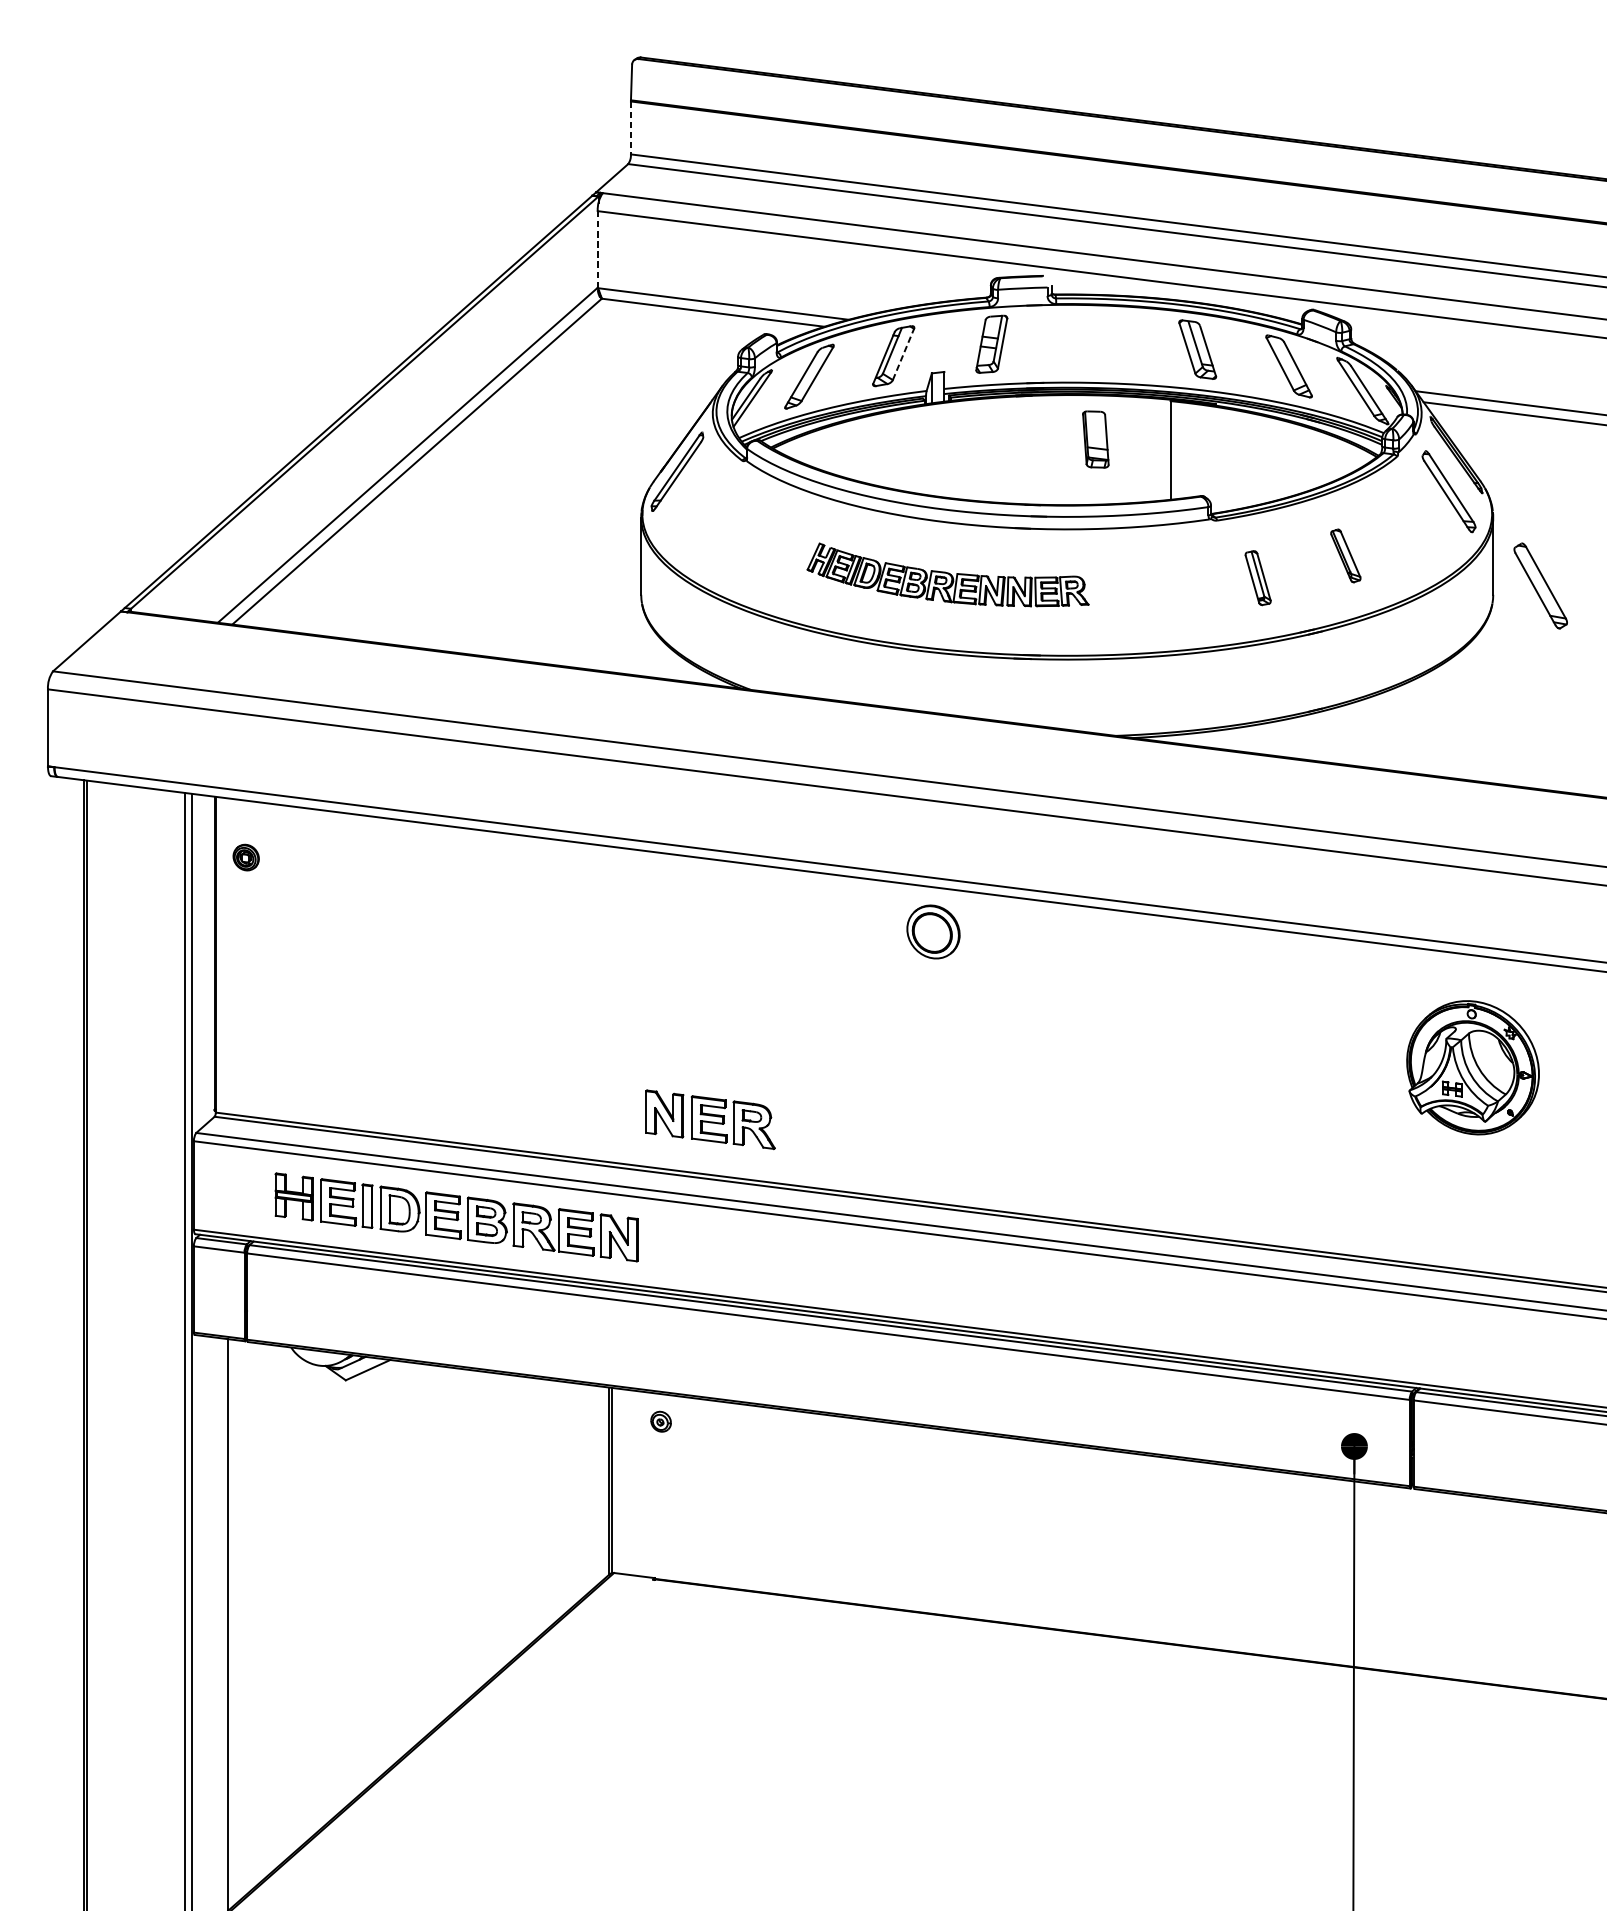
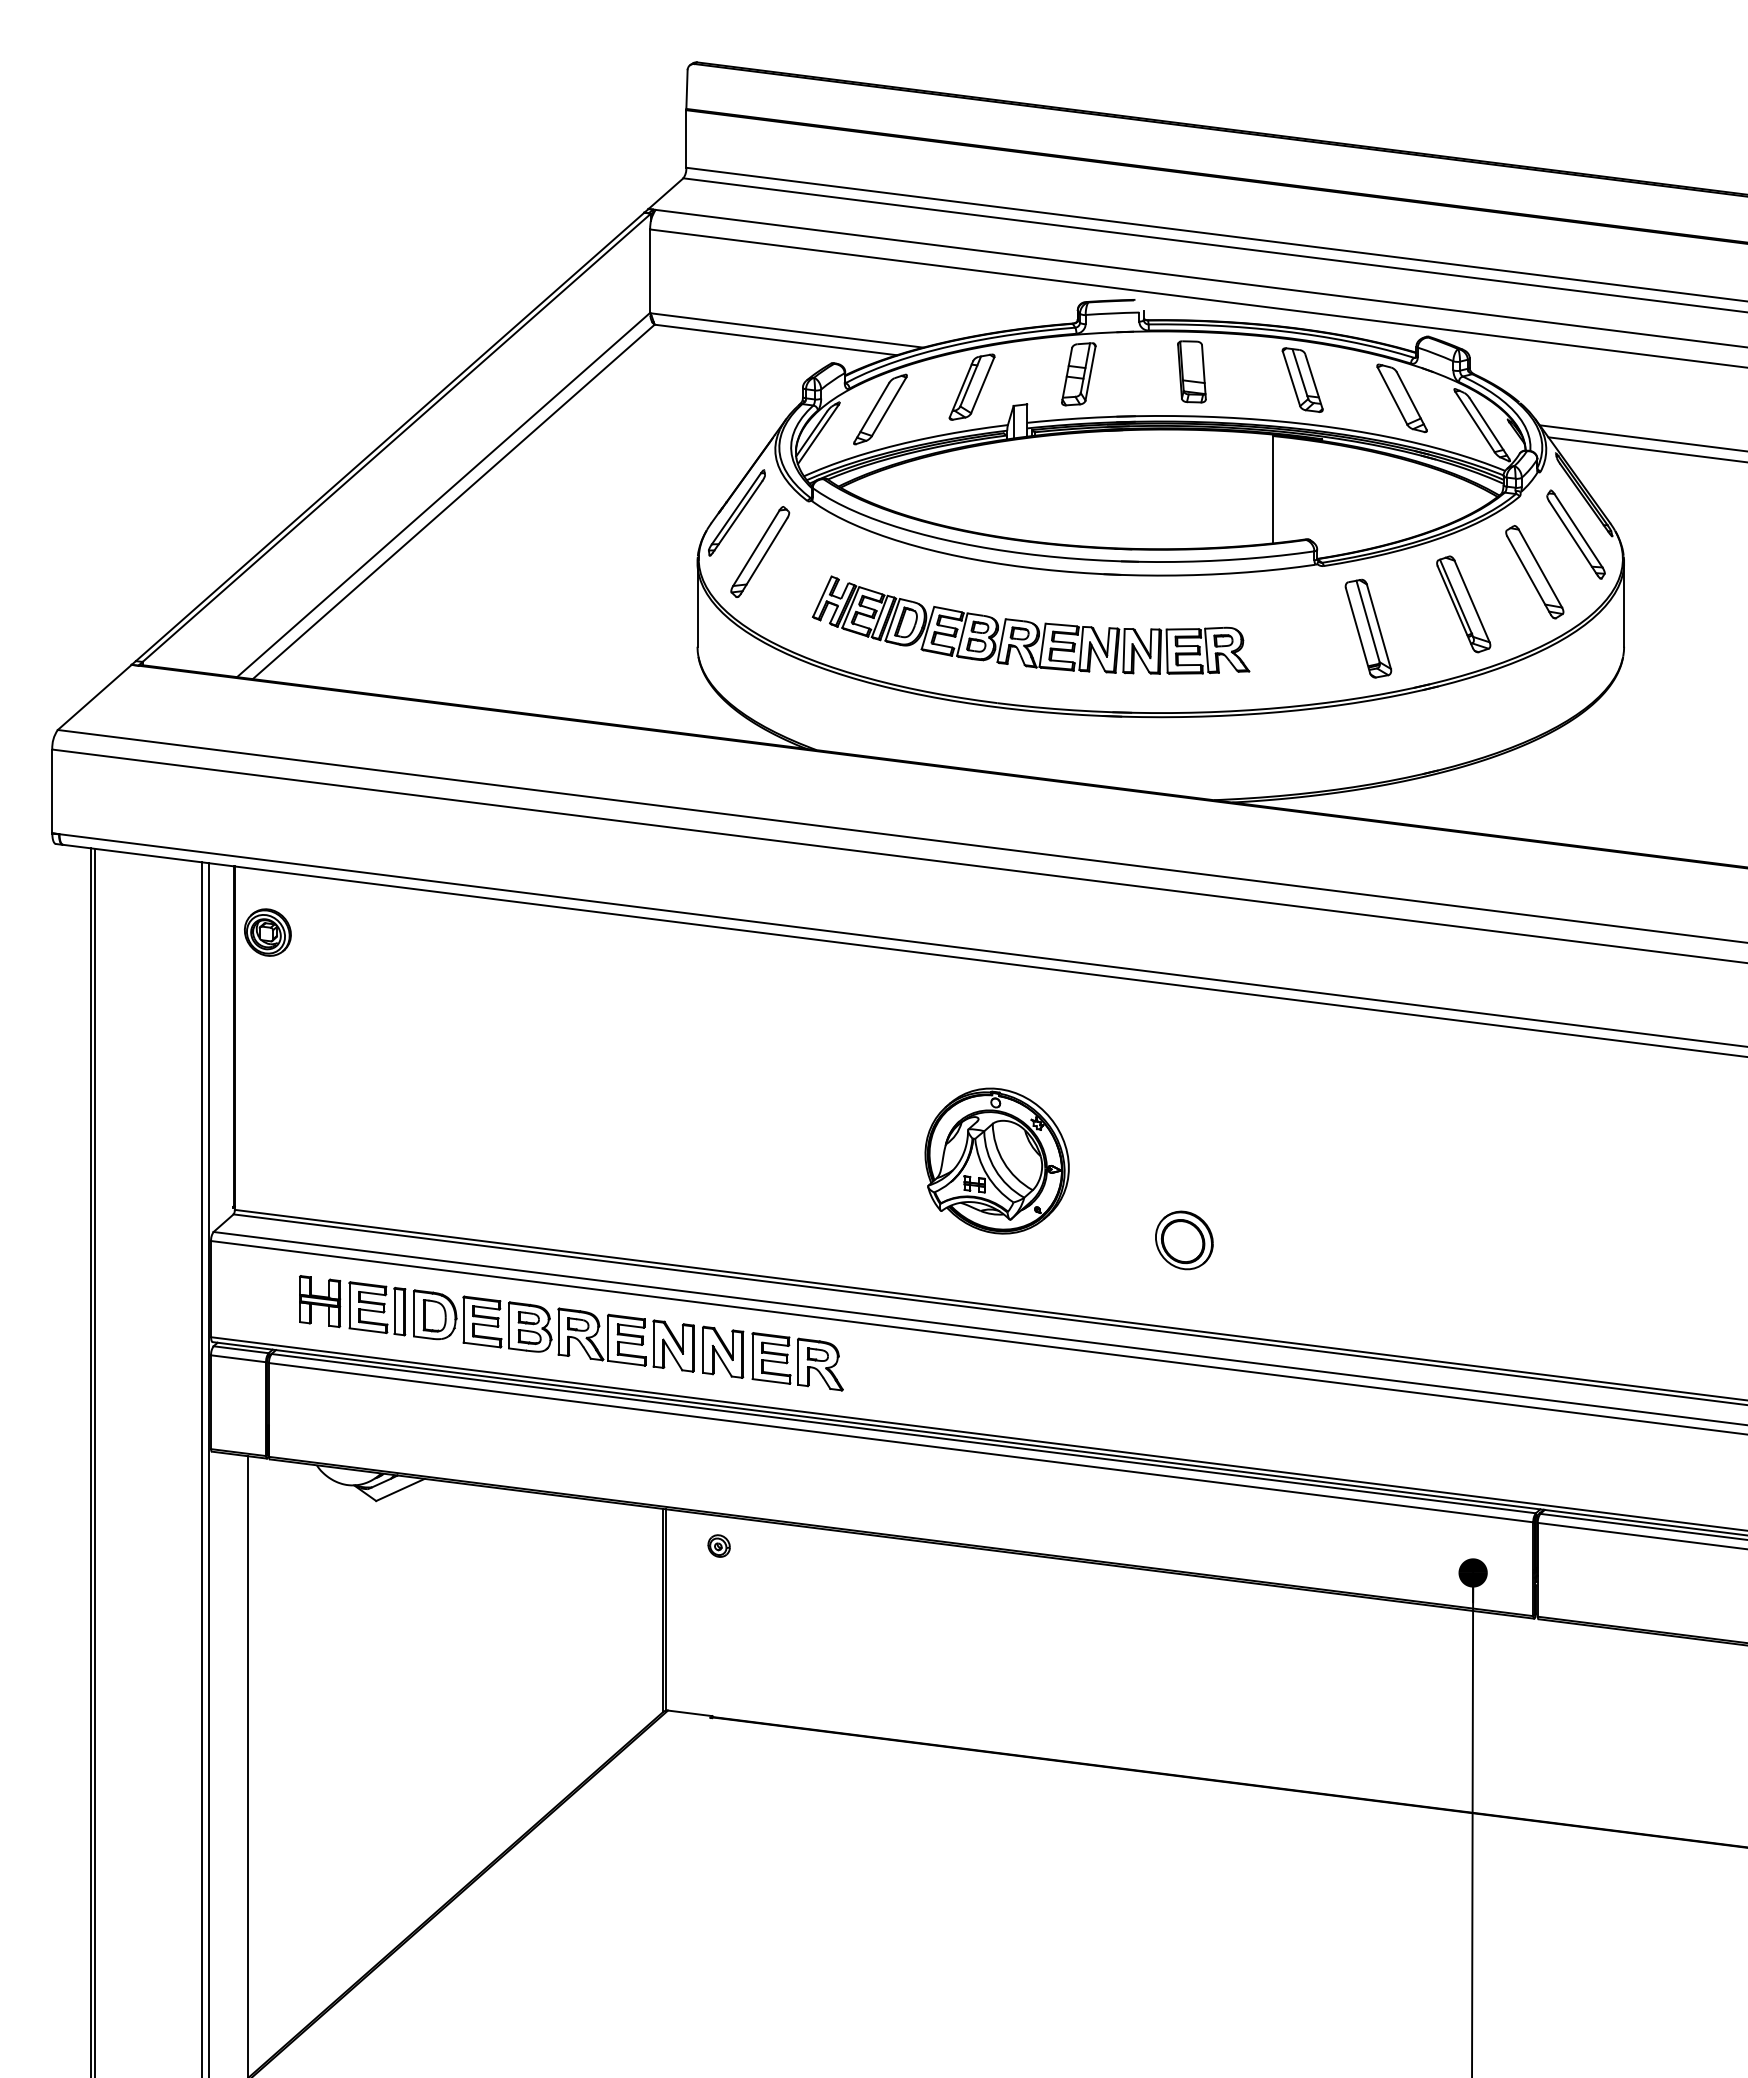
line: (631, 128) -> (686, 139), dashed -> solid
line: (597, 249) -> (650, 271), dashed -> solid
line: (903, 353) -> (982, 384), dashed -> solid
part: (1095, 439) -> (1191, 371), moved
part: (699, 507) -> (760, 551), added
part: (1345, 555) -> (1463, 604), size x1.67
part: (948, 574) -> (1031, 624), size x1.43
part: (1258, 578) -> (1368, 628), size x1.67
part: (1540, 586) -> (1534, 572), moved
part: (245, 857) -> (267, 932), size x1.67
part: (933, 932) -> (1184, 1240), moved
part: (1472, 1067) -> (996, 1160), moved
part: (710, 1119) -> (772, 1358), moved

